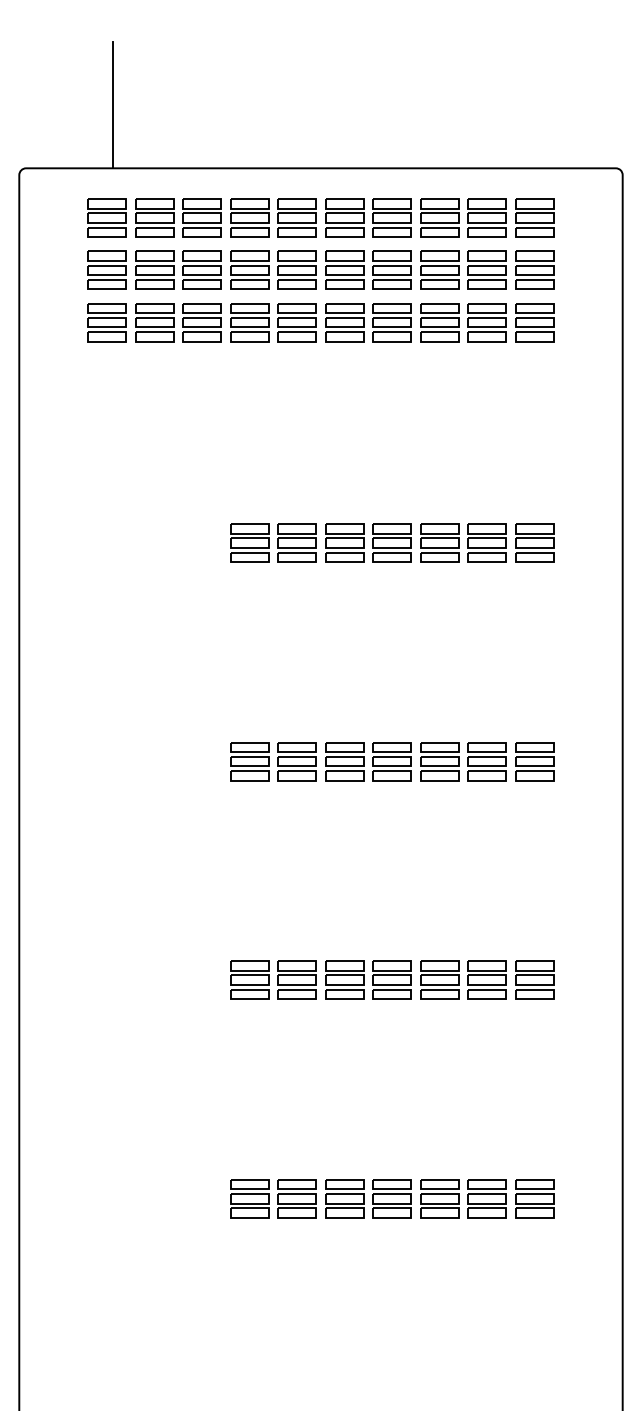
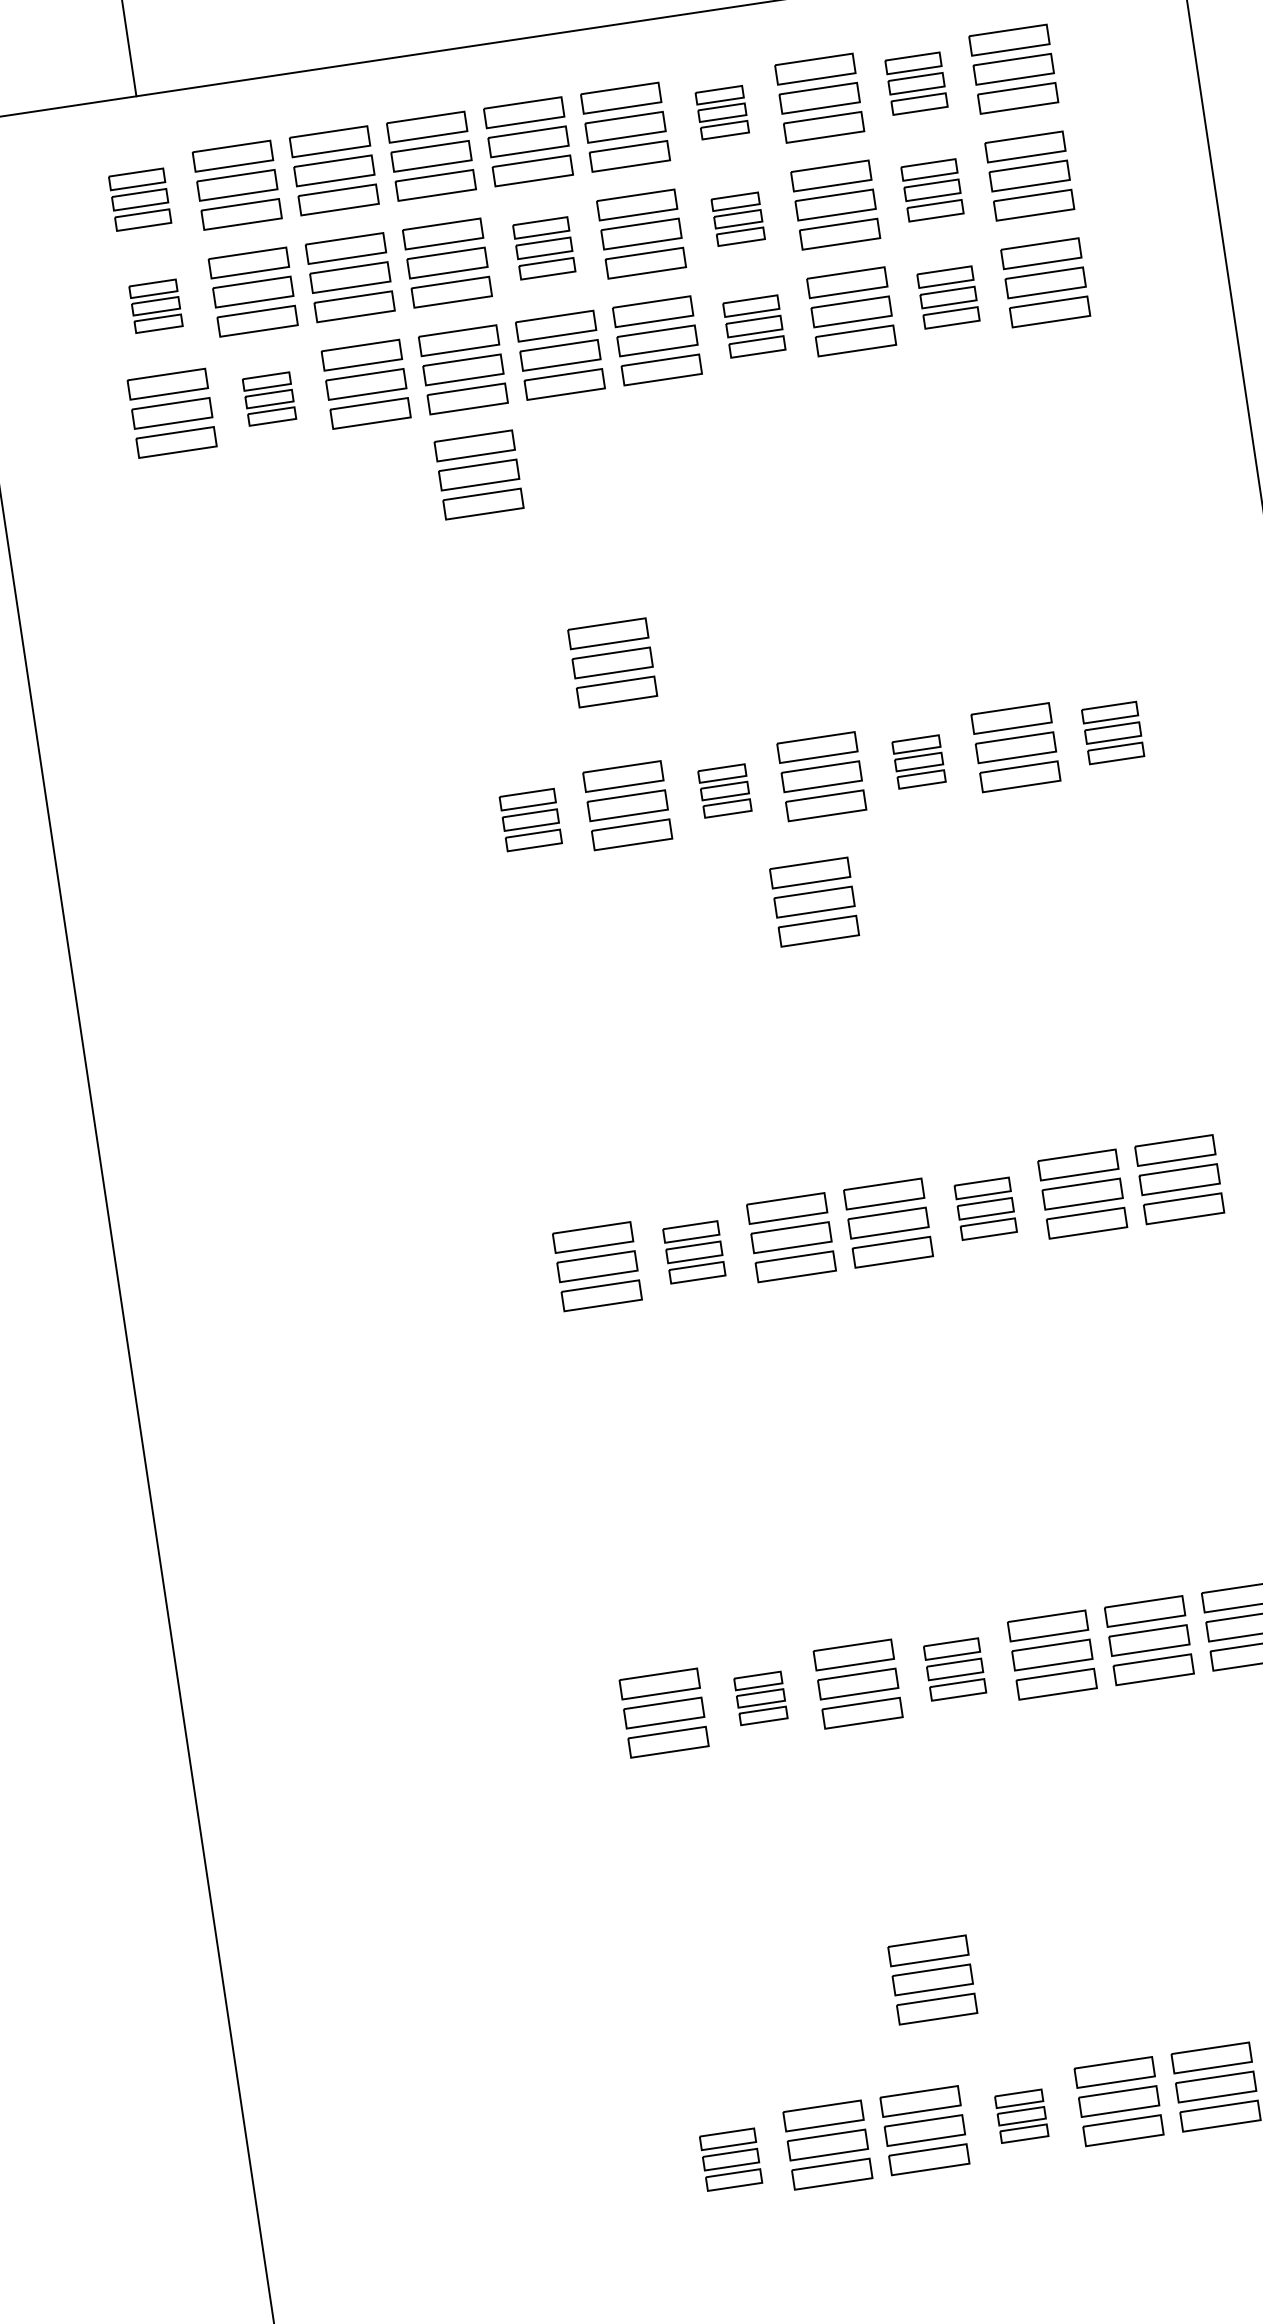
part: (106, 217) -> (138, 198), size x0.7
part: (391, 217) -> (720, 111), size x0.6
part: (486, 217) -> (914, 82), size x0.7
part: (106, 269) -> (154, 304), size x0.6
part: (296, 269) -> (542, 246), size x0.7
part: (391, 269) -> (736, 217), size x0.6
part: (486, 269) -> (930, 188), size x0.7
part: (154, 322) -> (268, 398), size x0.6
part: (391, 322) -> (752, 326), size x0.7
part: (486, 322) -> (946, 297), size x0.7
part: (249, 373) -> (478, 473), added
part: (299, 473) -> (611, 662), added
part: (249, 542) -> (529, 818), size x0.7
part: (344, 542) -> (724, 789), size x0.6
part: (439, 542) -> (918, 760), size x0.6
part: (534, 542) -> (1112, 731), size x0.7
part: (379, 602) -> (813, 901), added
part: (296, 761) -> (692, 1251), size x0.7
part: (439, 761) -> (984, 1208), size x0.7
part: (296, 979) -> (759, 1697), size x0.6
part: (391, 979) -> (953, 1668), size x0.7
part: (358, 1126) -> (930, 1978), added
part: (249, 1198) -> (730, 2159), size x0.7
part: (391, 1198) -> (1020, 2115), size x0.6

